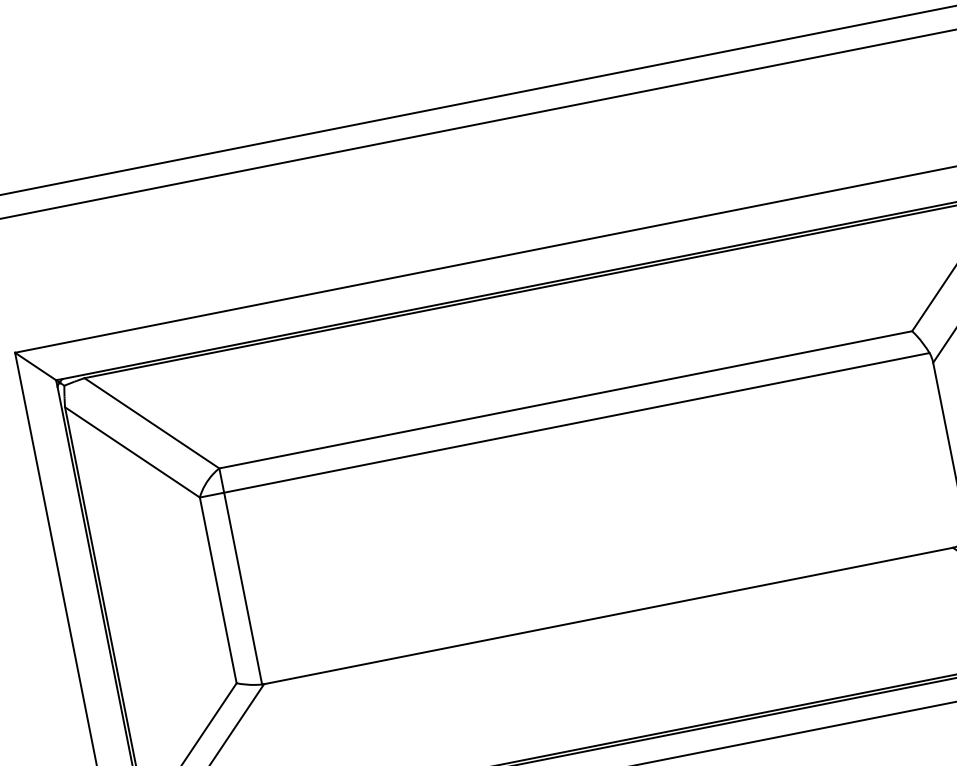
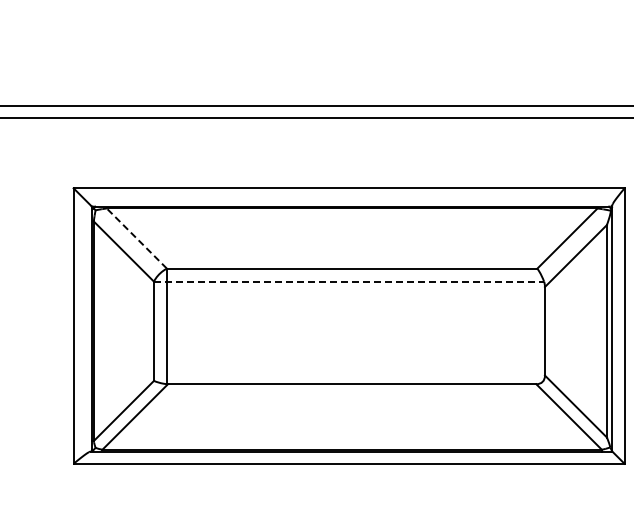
line: (151, 423) -> (136, 238), solid -> dashed
line: (565, 424) -> (349, 281), solid -> dashed

